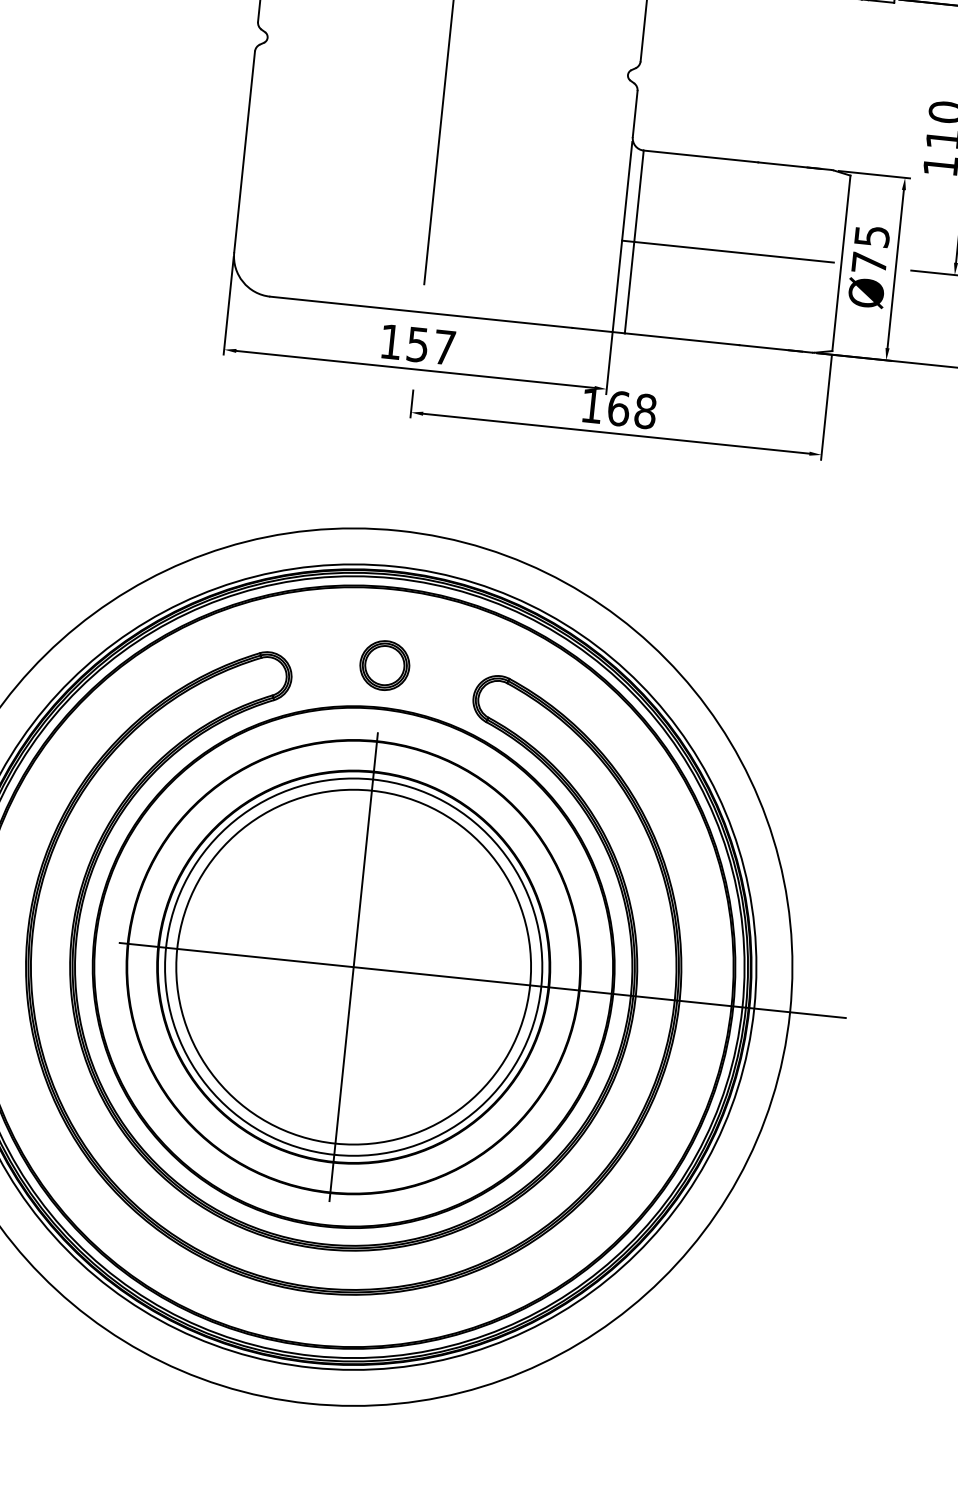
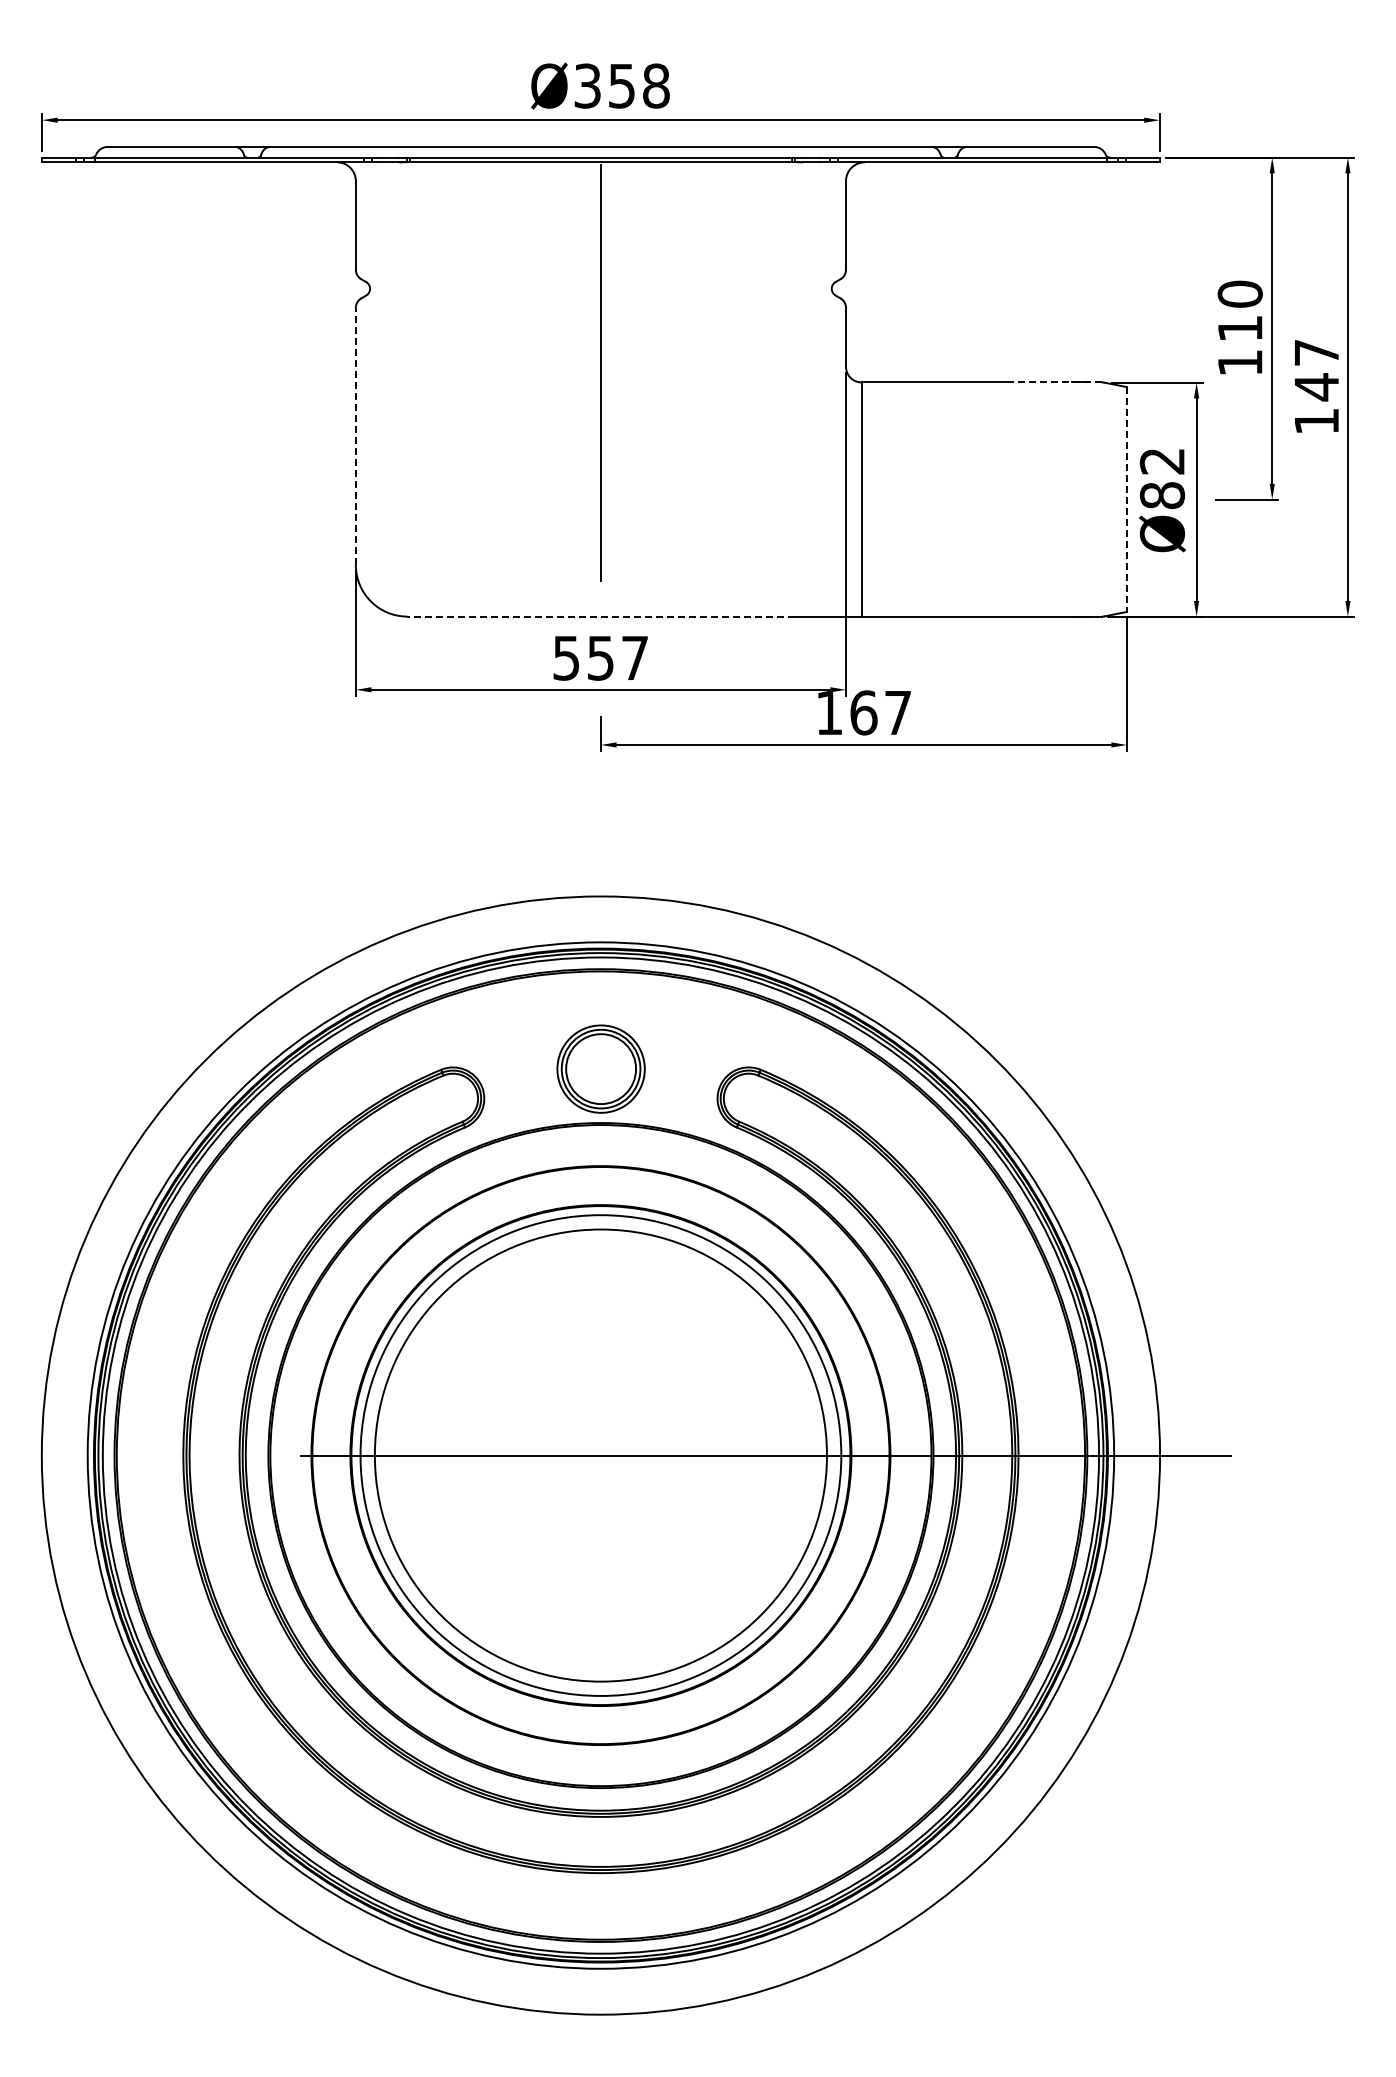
line: (244, 151) -> (355, 436), solid -> dashed
line: (795, 166) -> (1055, 382), solid -> dashed
text: (870, 249) -> (1162, 478), Ø75 -> Ø82
line: (727, 251) -> (981, 499), removed
line: (840, 264) -> (1126, 500), solid -> dashed
line: (421, 312) -> (600, 616), solid -> dashed
text: (390, 342) -> (565, 658), 157 -> 557
text: (645, 411) -> (897, 712), 168 -> 167
part: (384, 665) -> (600, 1069), size x1.4
line: (353, 967) -> (600, 1455), removed

